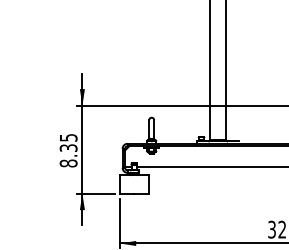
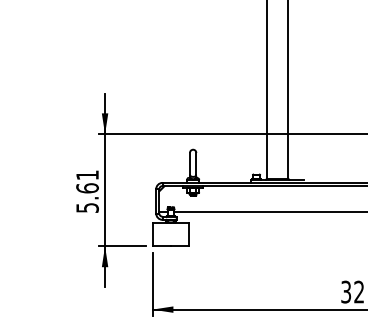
text: (68, 150) -> (87, 191), 8.35 -> 5.61

